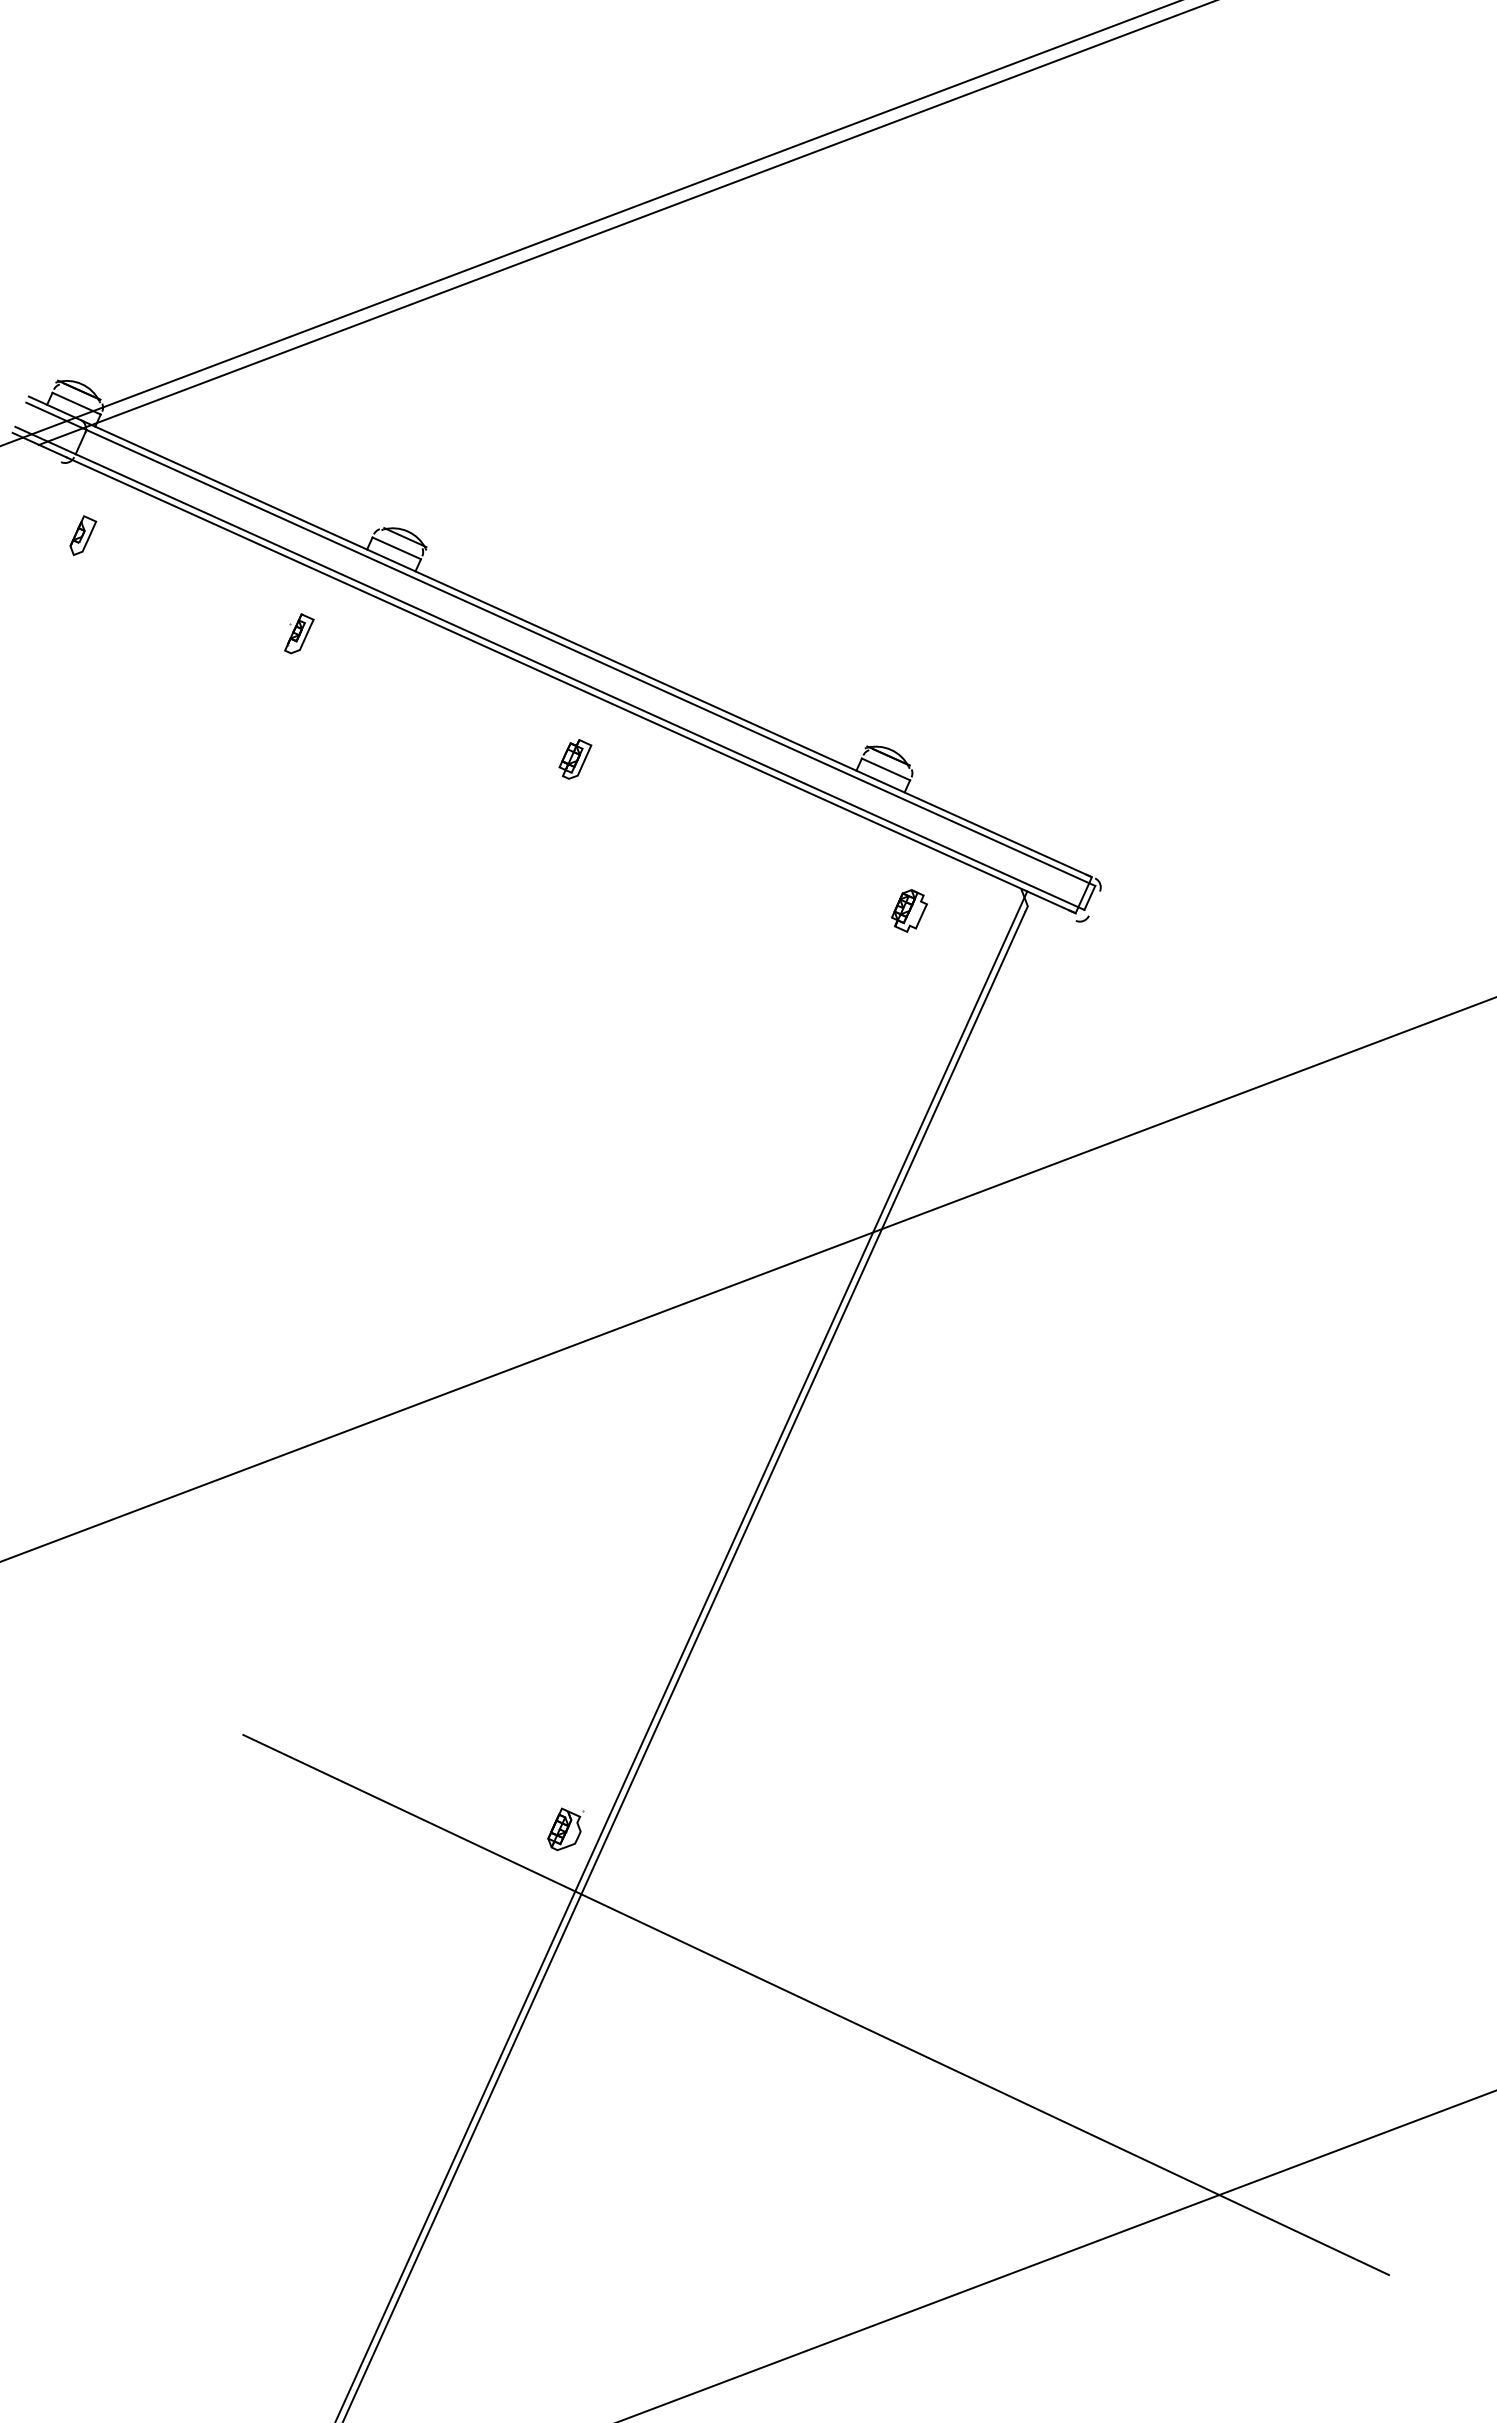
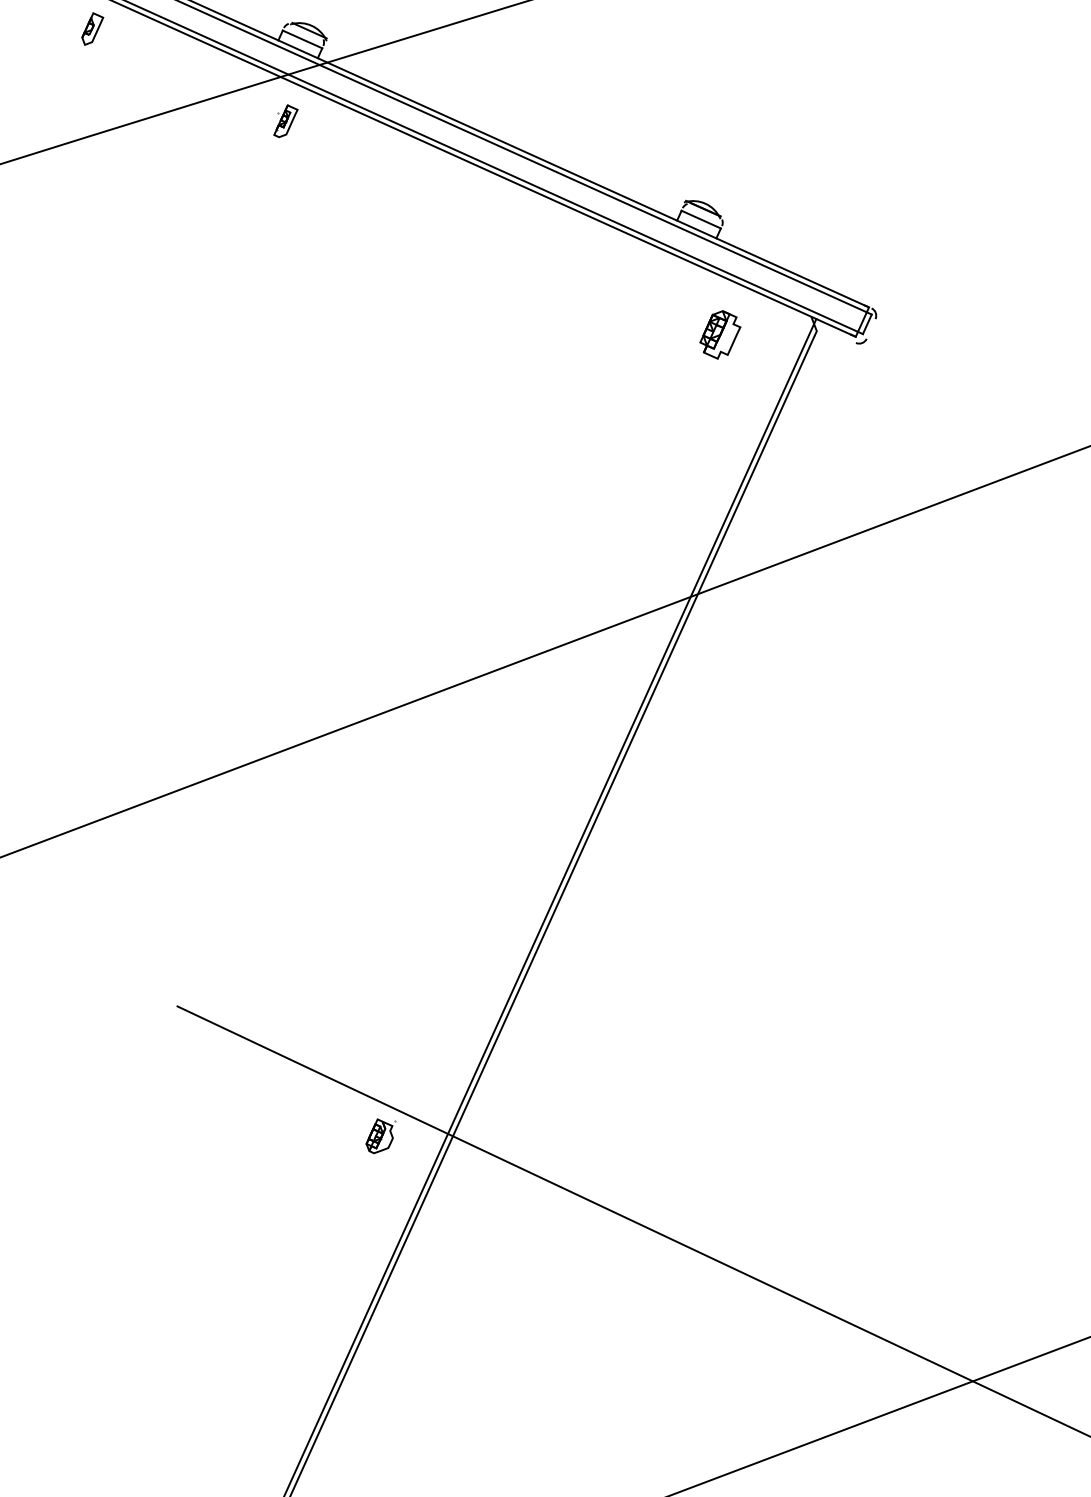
part: (83, 535) -> (92, 28), moved
part: (299, 633) -> (286, 121), moved
part: (575, 759) -> (448, 211), removed
part: (909, 910) -> (720, 334), size x1.4
part: (565, 1829) -> (380, 1136), moved

